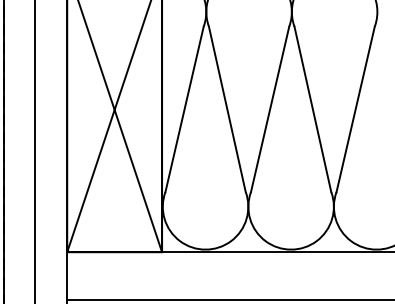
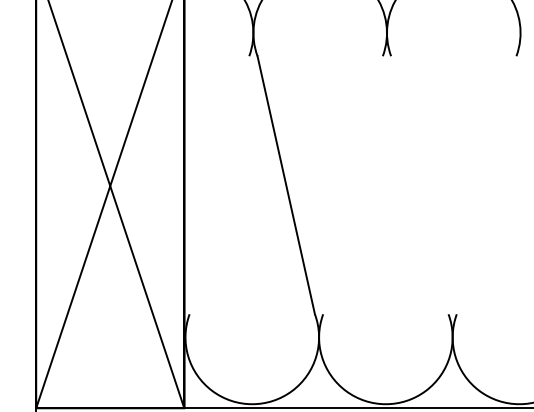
line: (184, 109) -> (219, 185), removed
line: (270, 109) -> (353, 185), removed
line: (312, 109) -> (419, 185), removed
line: (355, 109) -> (486, 185), removed

